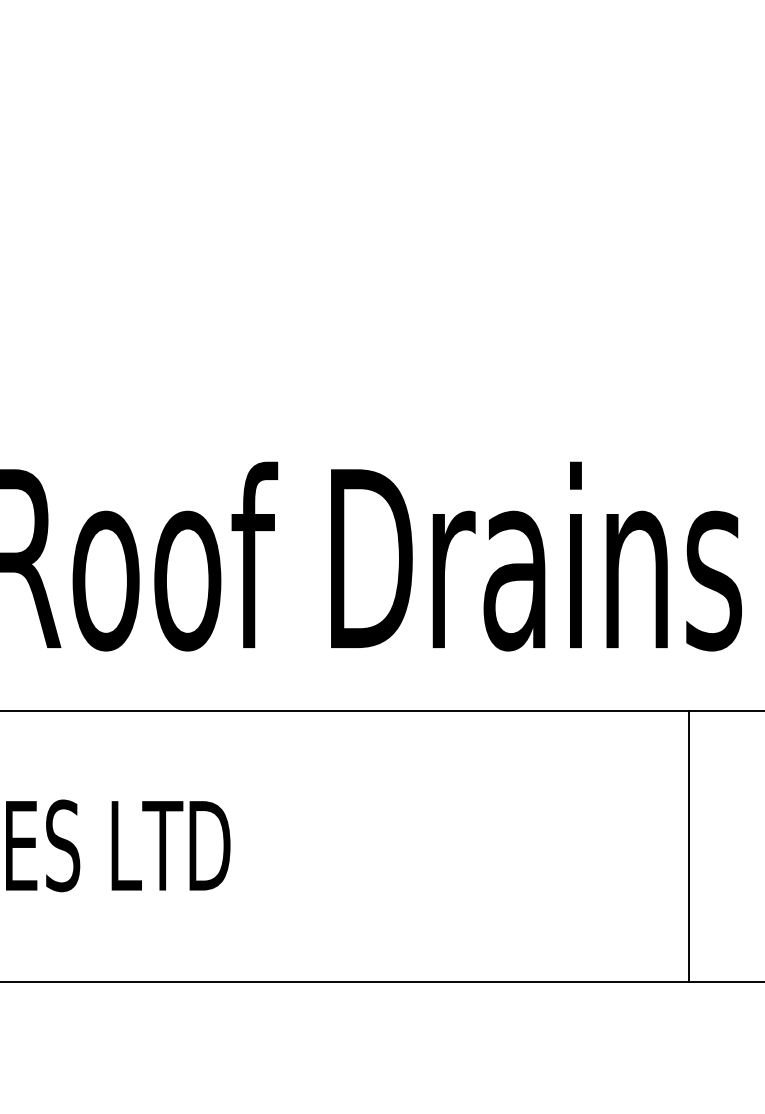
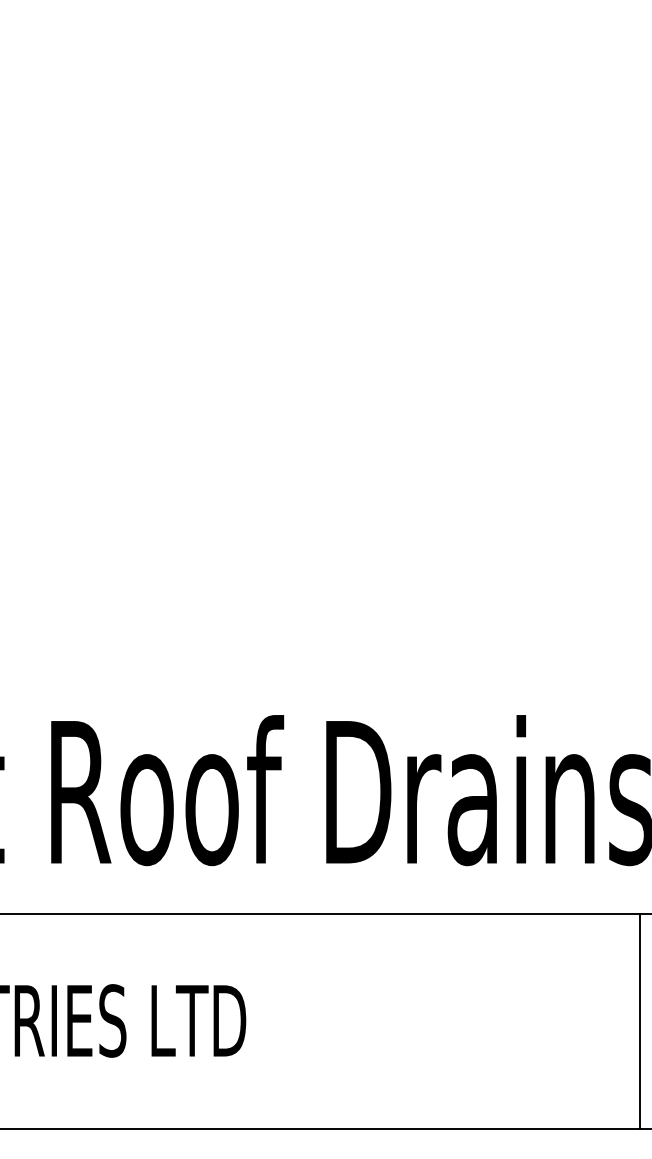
line: (689, 846) -> (639, 1021), moved

